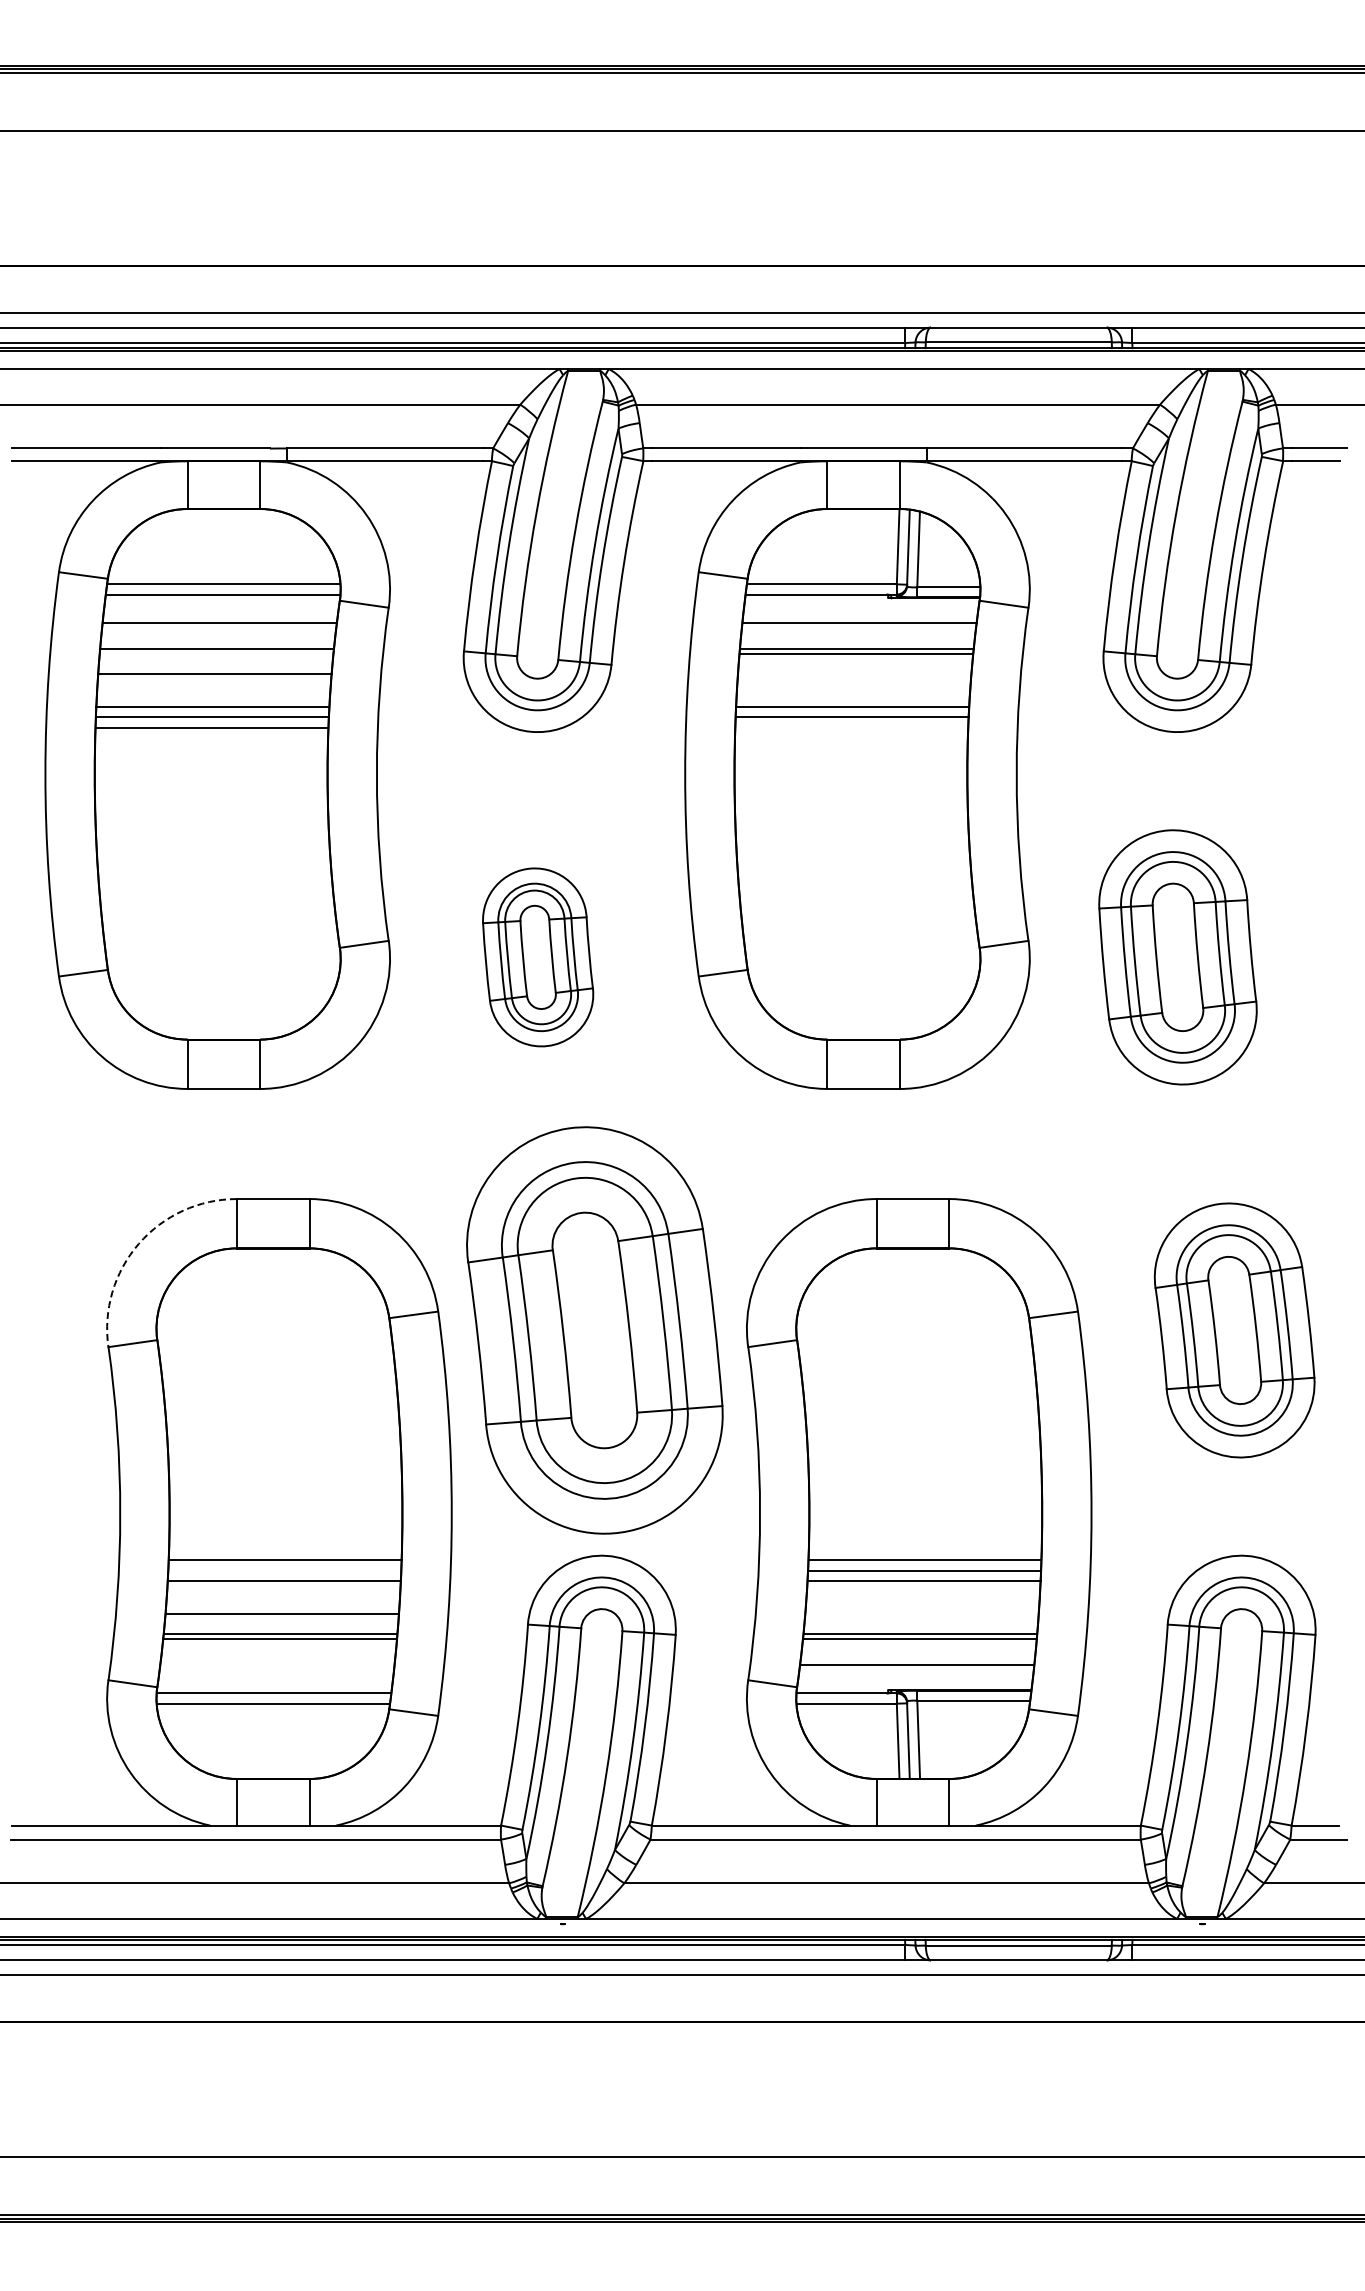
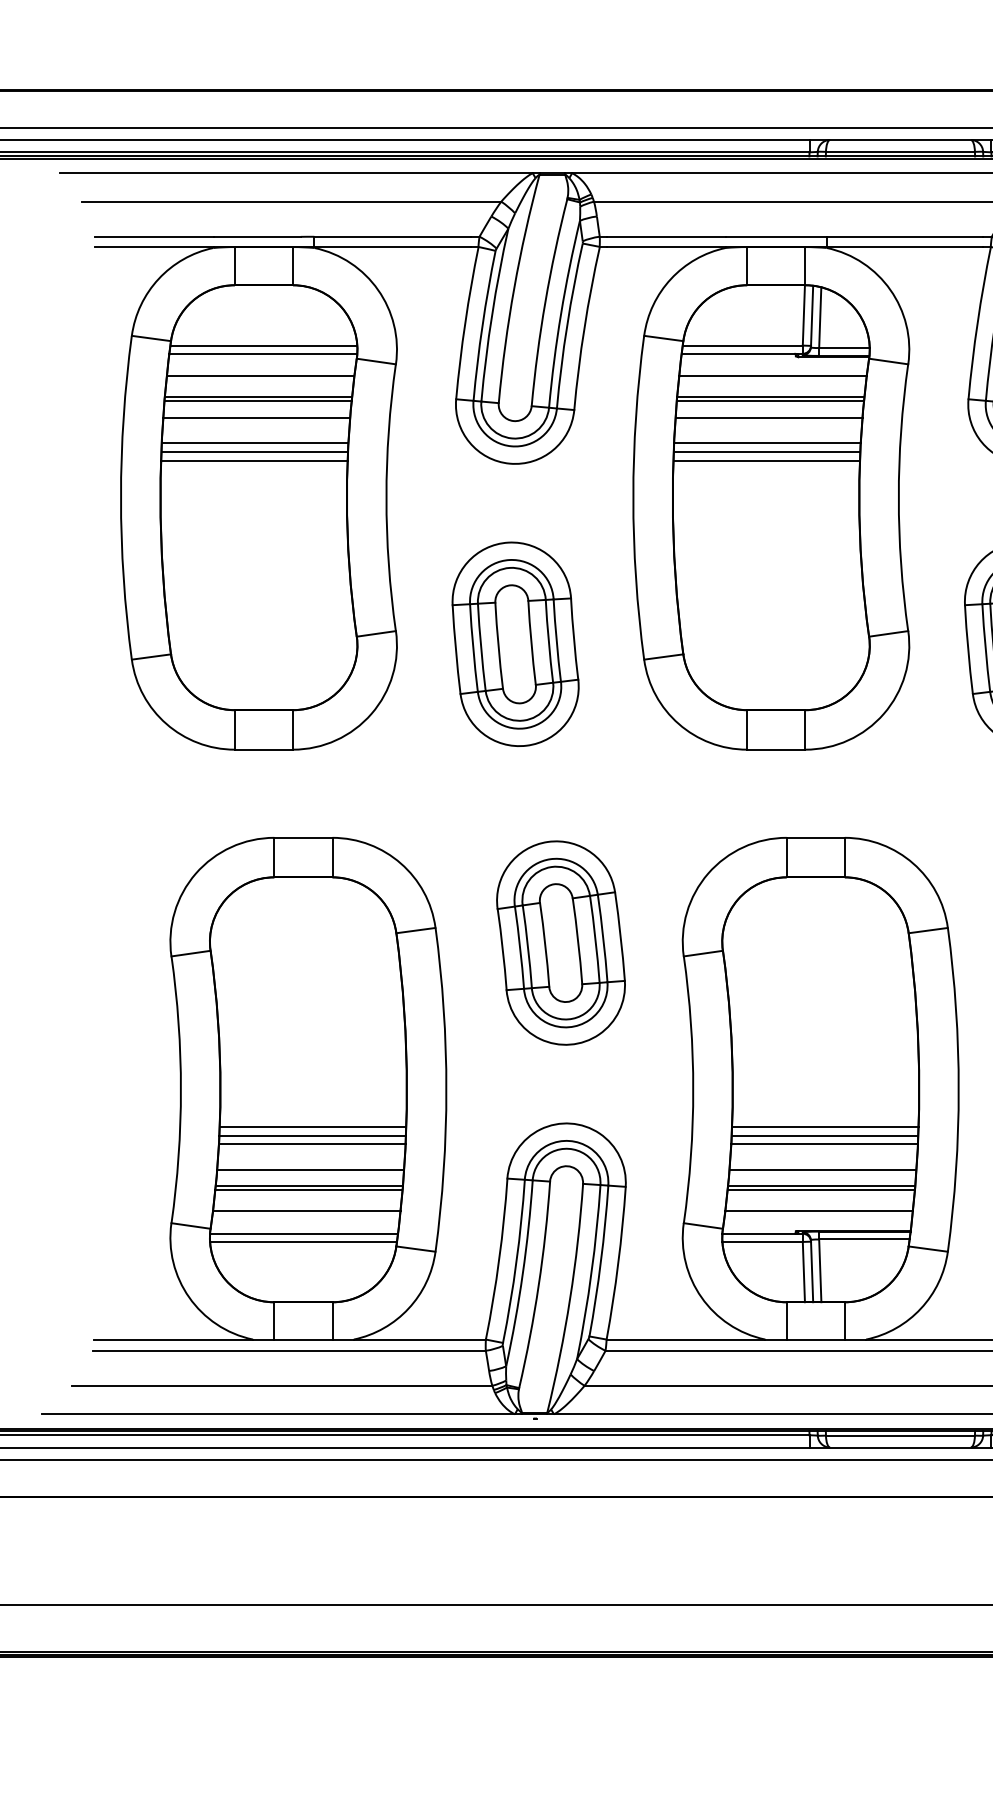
line: (216, 653) -> (257, 400), added
line: (854, 674) -> (768, 417), added
line: (851, 728) -> (766, 461), added
part: (537, 957) -> (515, 644), size x1.43
arc: (138, 1243) -> (195, 873), dashed -> solid
part: (594, 1330) -> (560, 943), size x0.62
line: (284, 1571) -> (312, 1136), added
line: (921, 1613) -> (822, 1169), added
line: (277, 1665) -> (306, 1211), added

